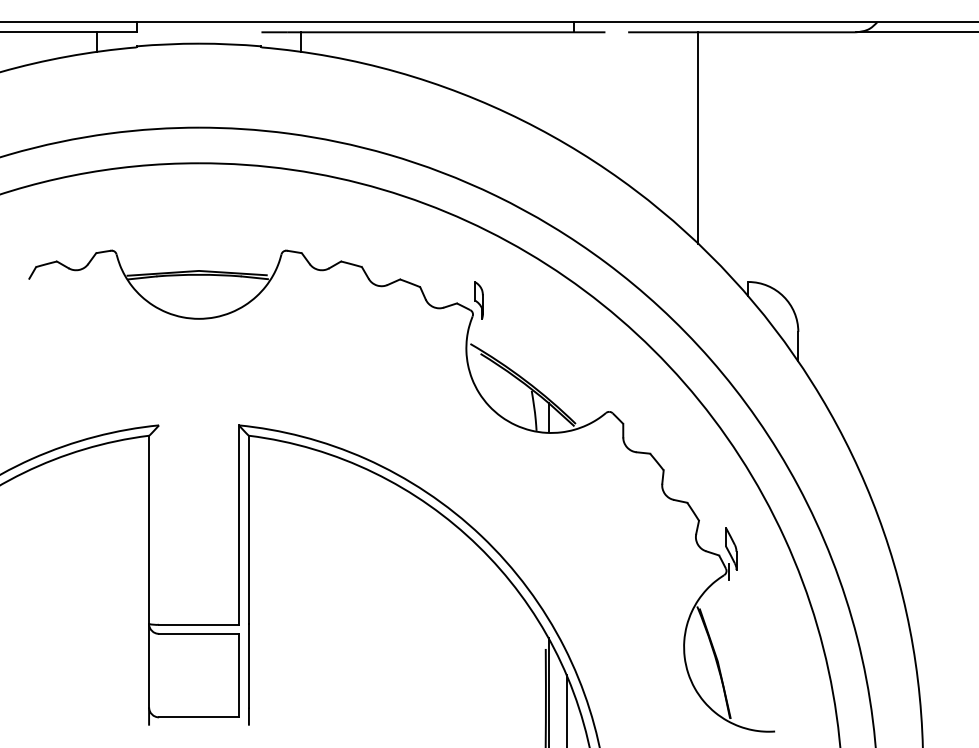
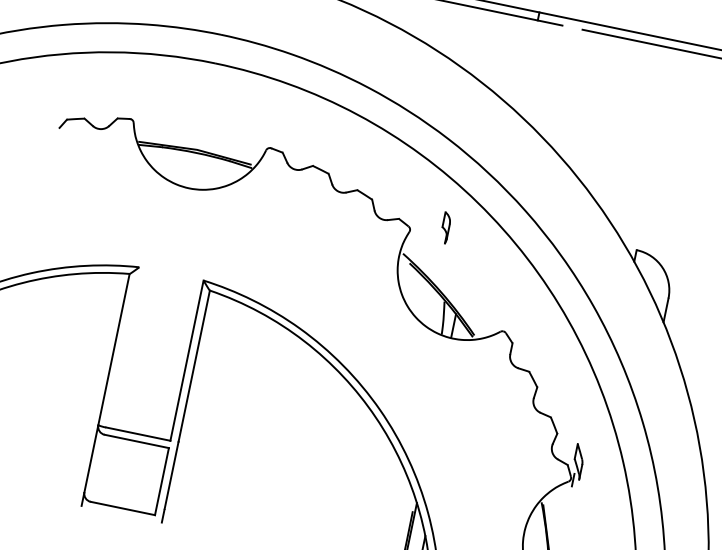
line: (698, 137) -> (620, 125), removed
part: (478, 300) -> (445, 227), moved

